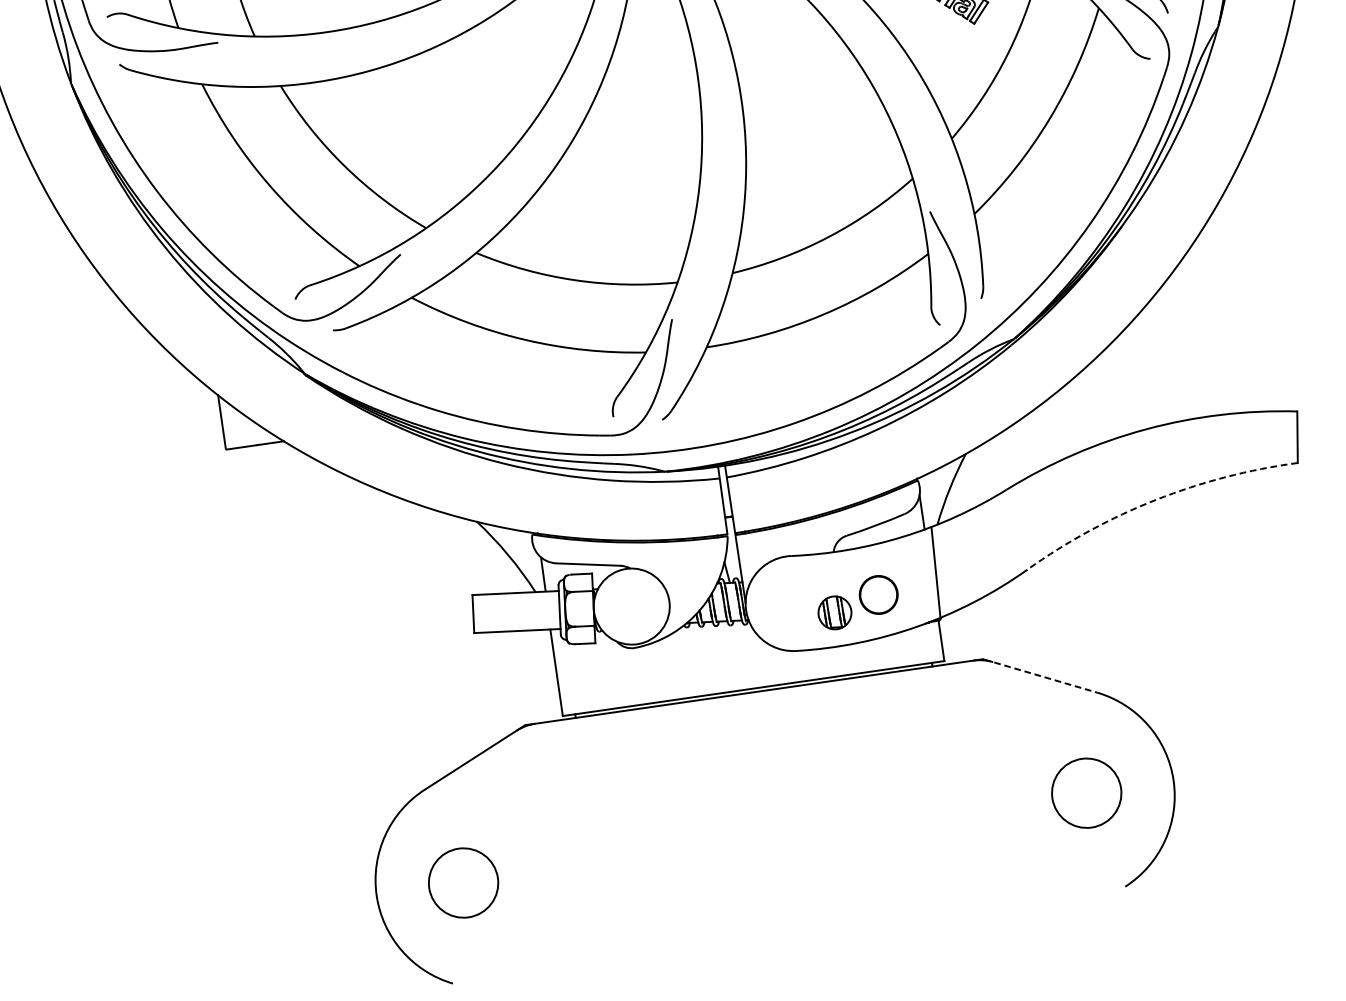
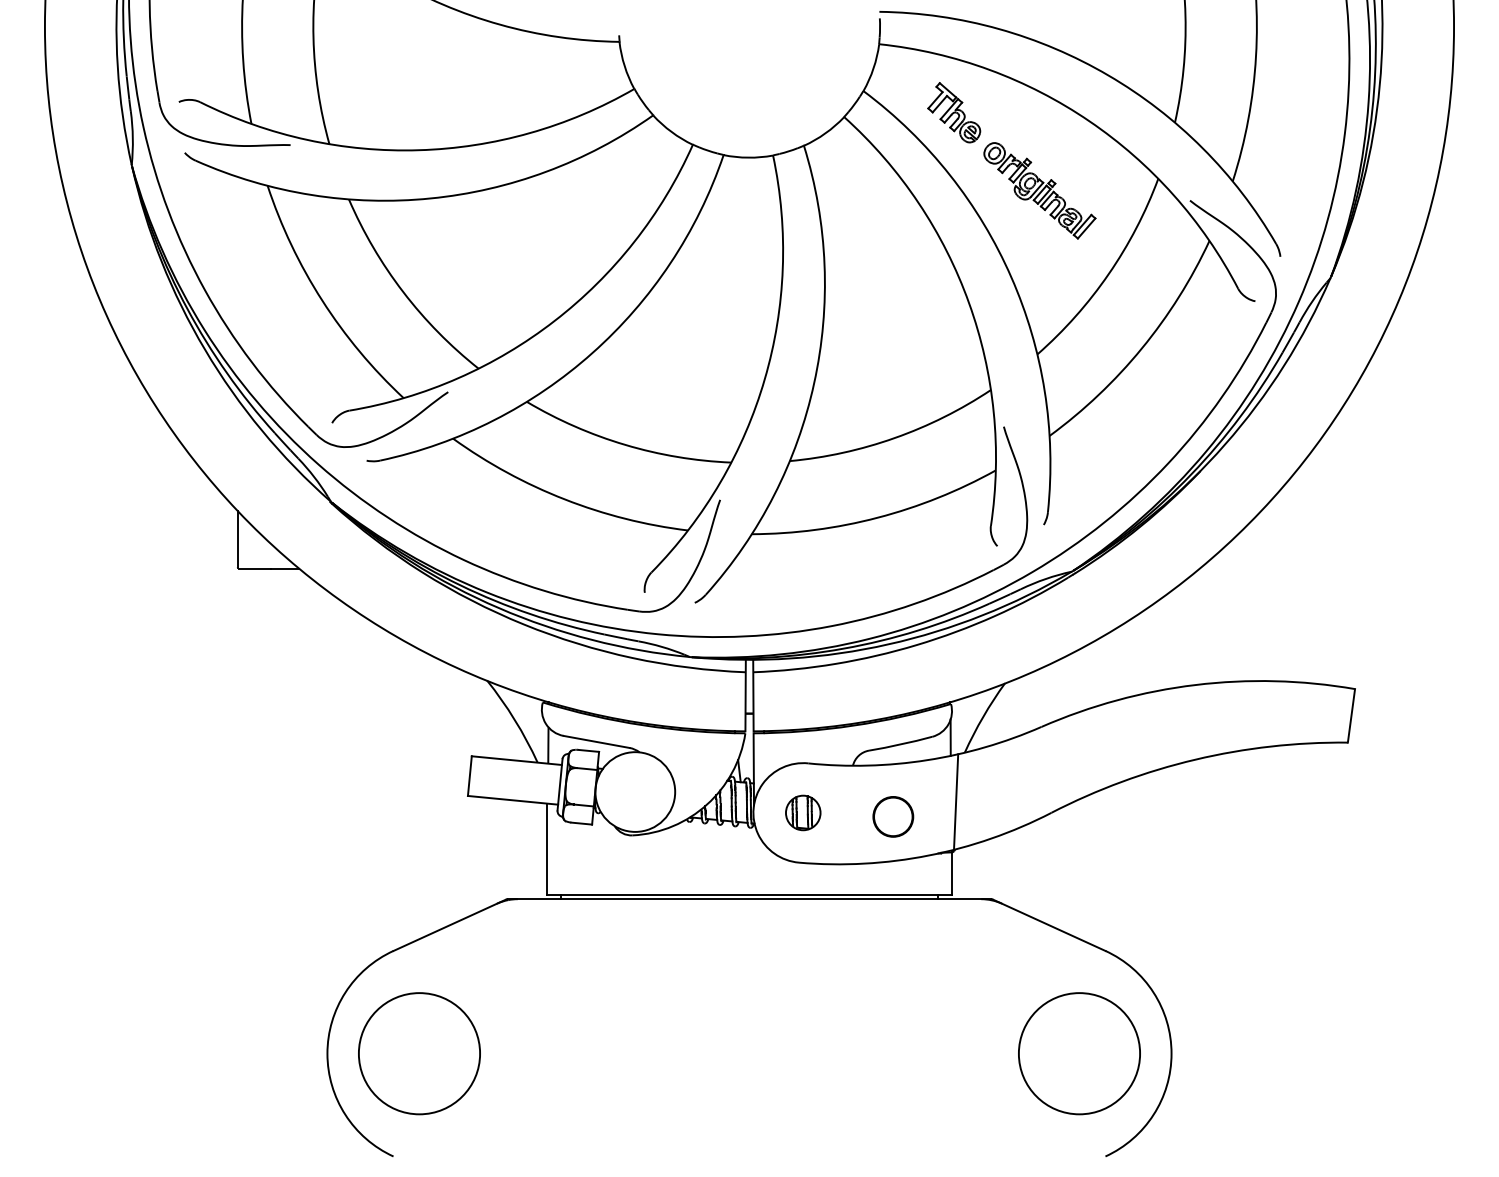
arc: (1156, 499) -> (1195, 759), dashed -> solid
part: (835, 612) -> (803, 812), moved
line: (1040, 676) -> (1049, 925), dashed -> solid
circle: (1086, 793) -> (1079, 1053), size x1.67
circle: (463, 882) -> (419, 1053), size x1.67

